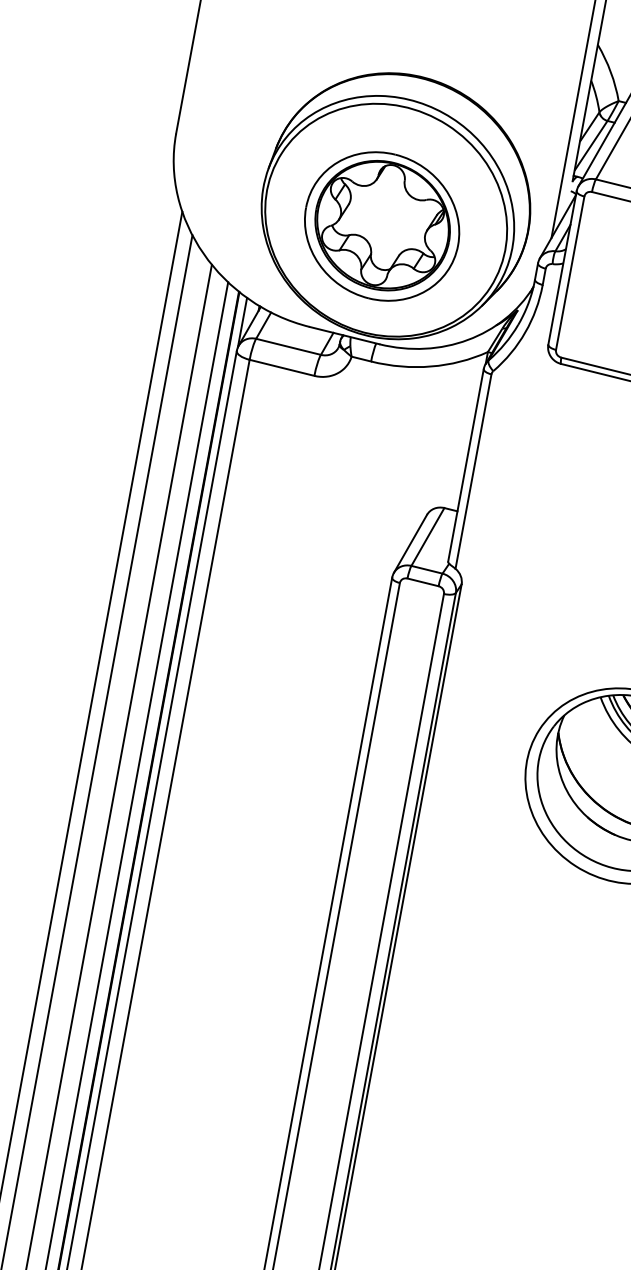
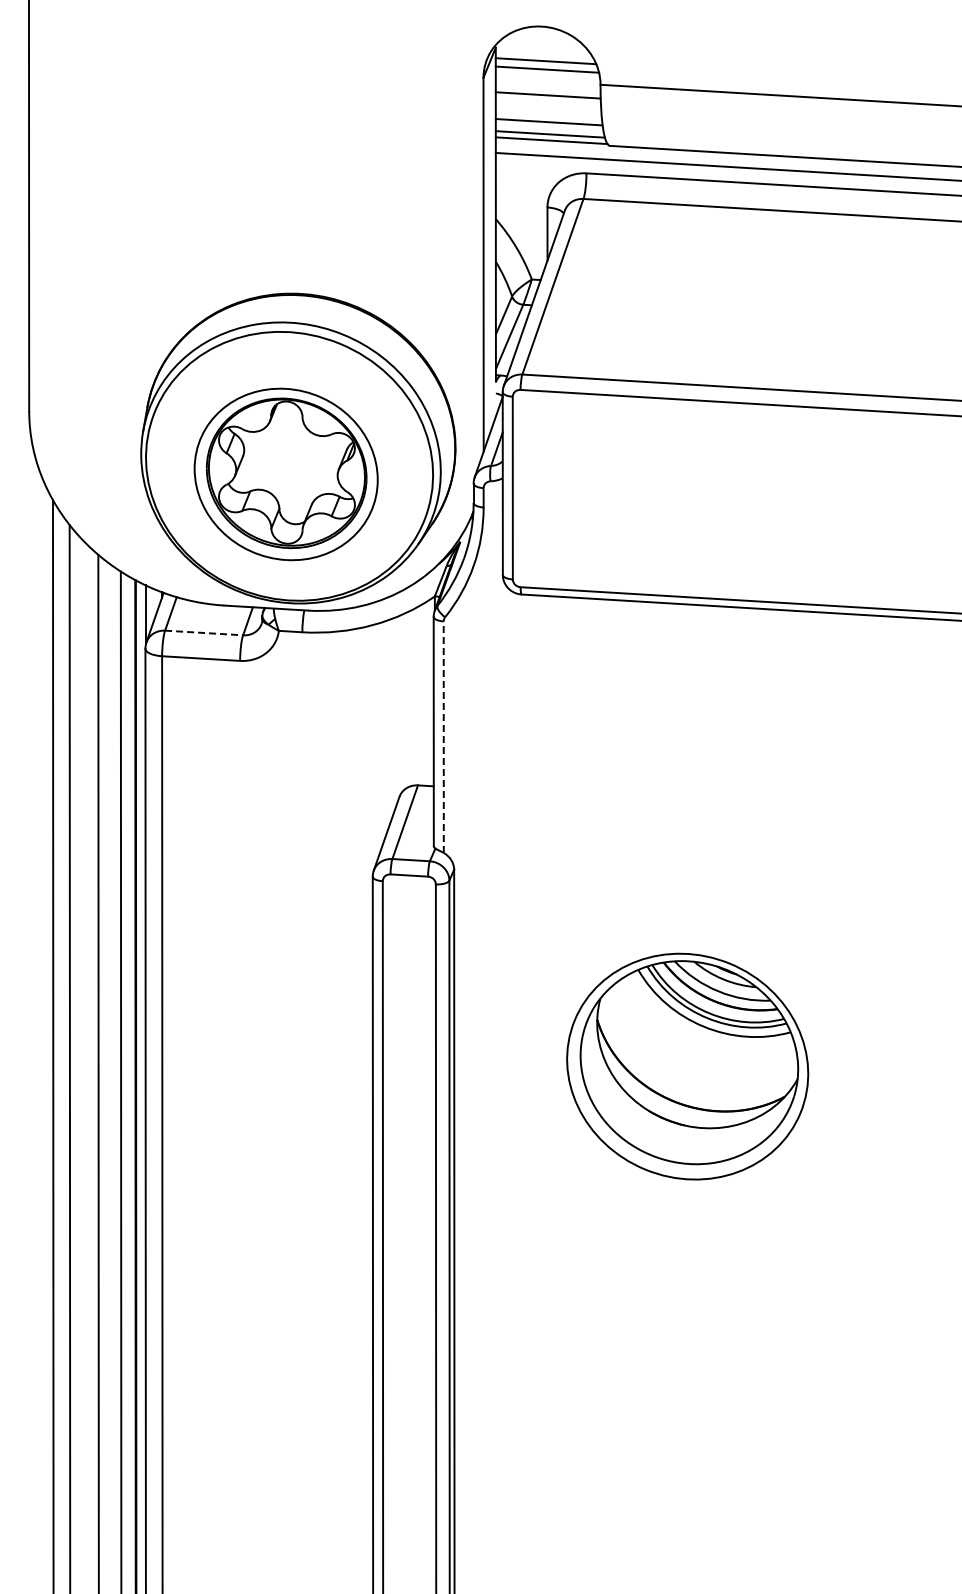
line: (288, 347) -> (204, 633), solid -> dashed
line: (473, 471) -> (443, 737), solid -> dashed

